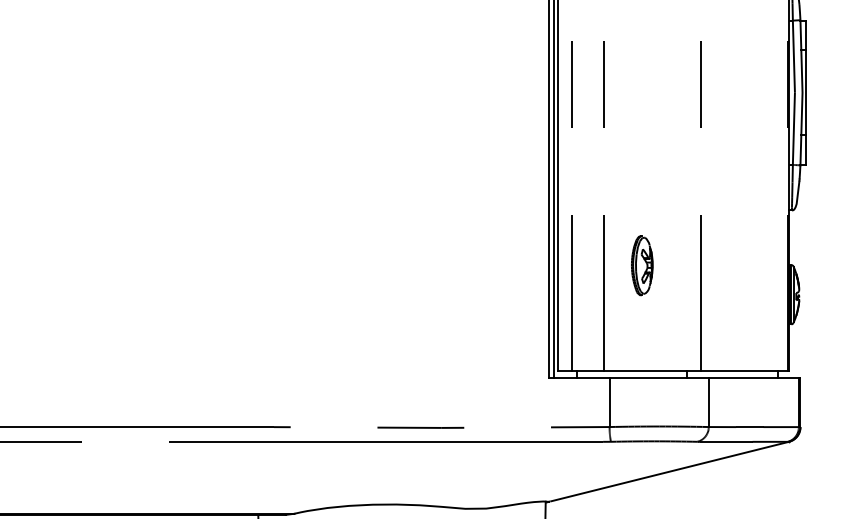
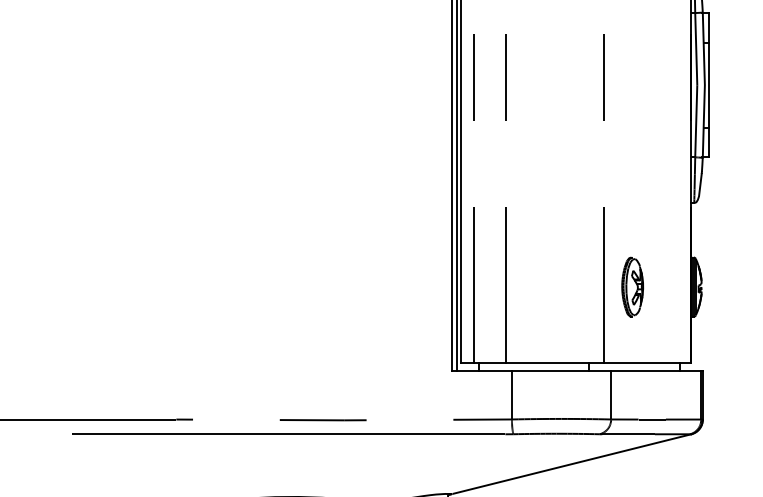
part: (642, 265) -> (632, 286), moved

